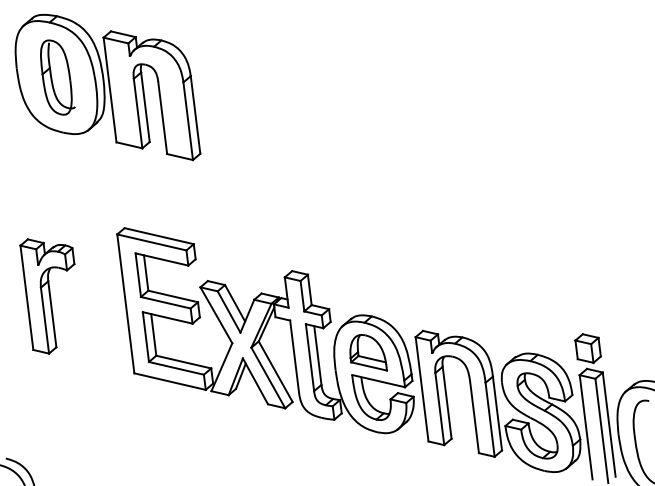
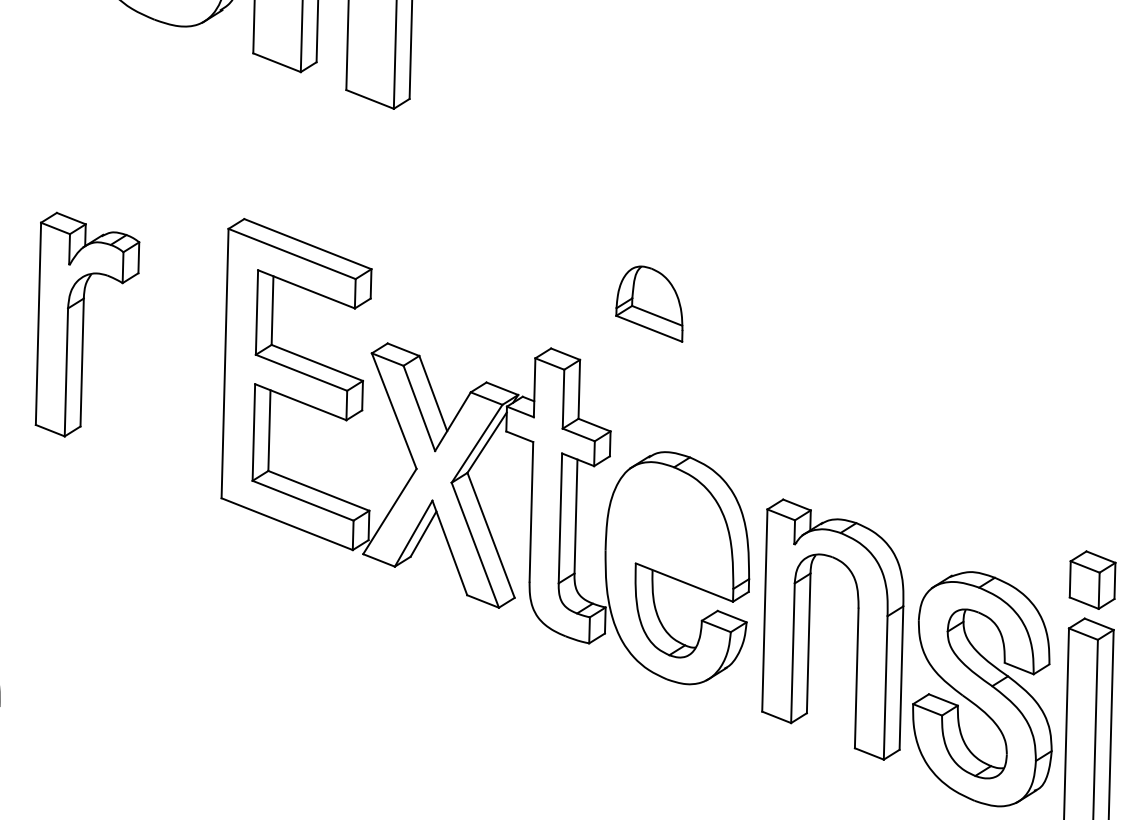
part: (368, 352) -> (652, 302), moved

